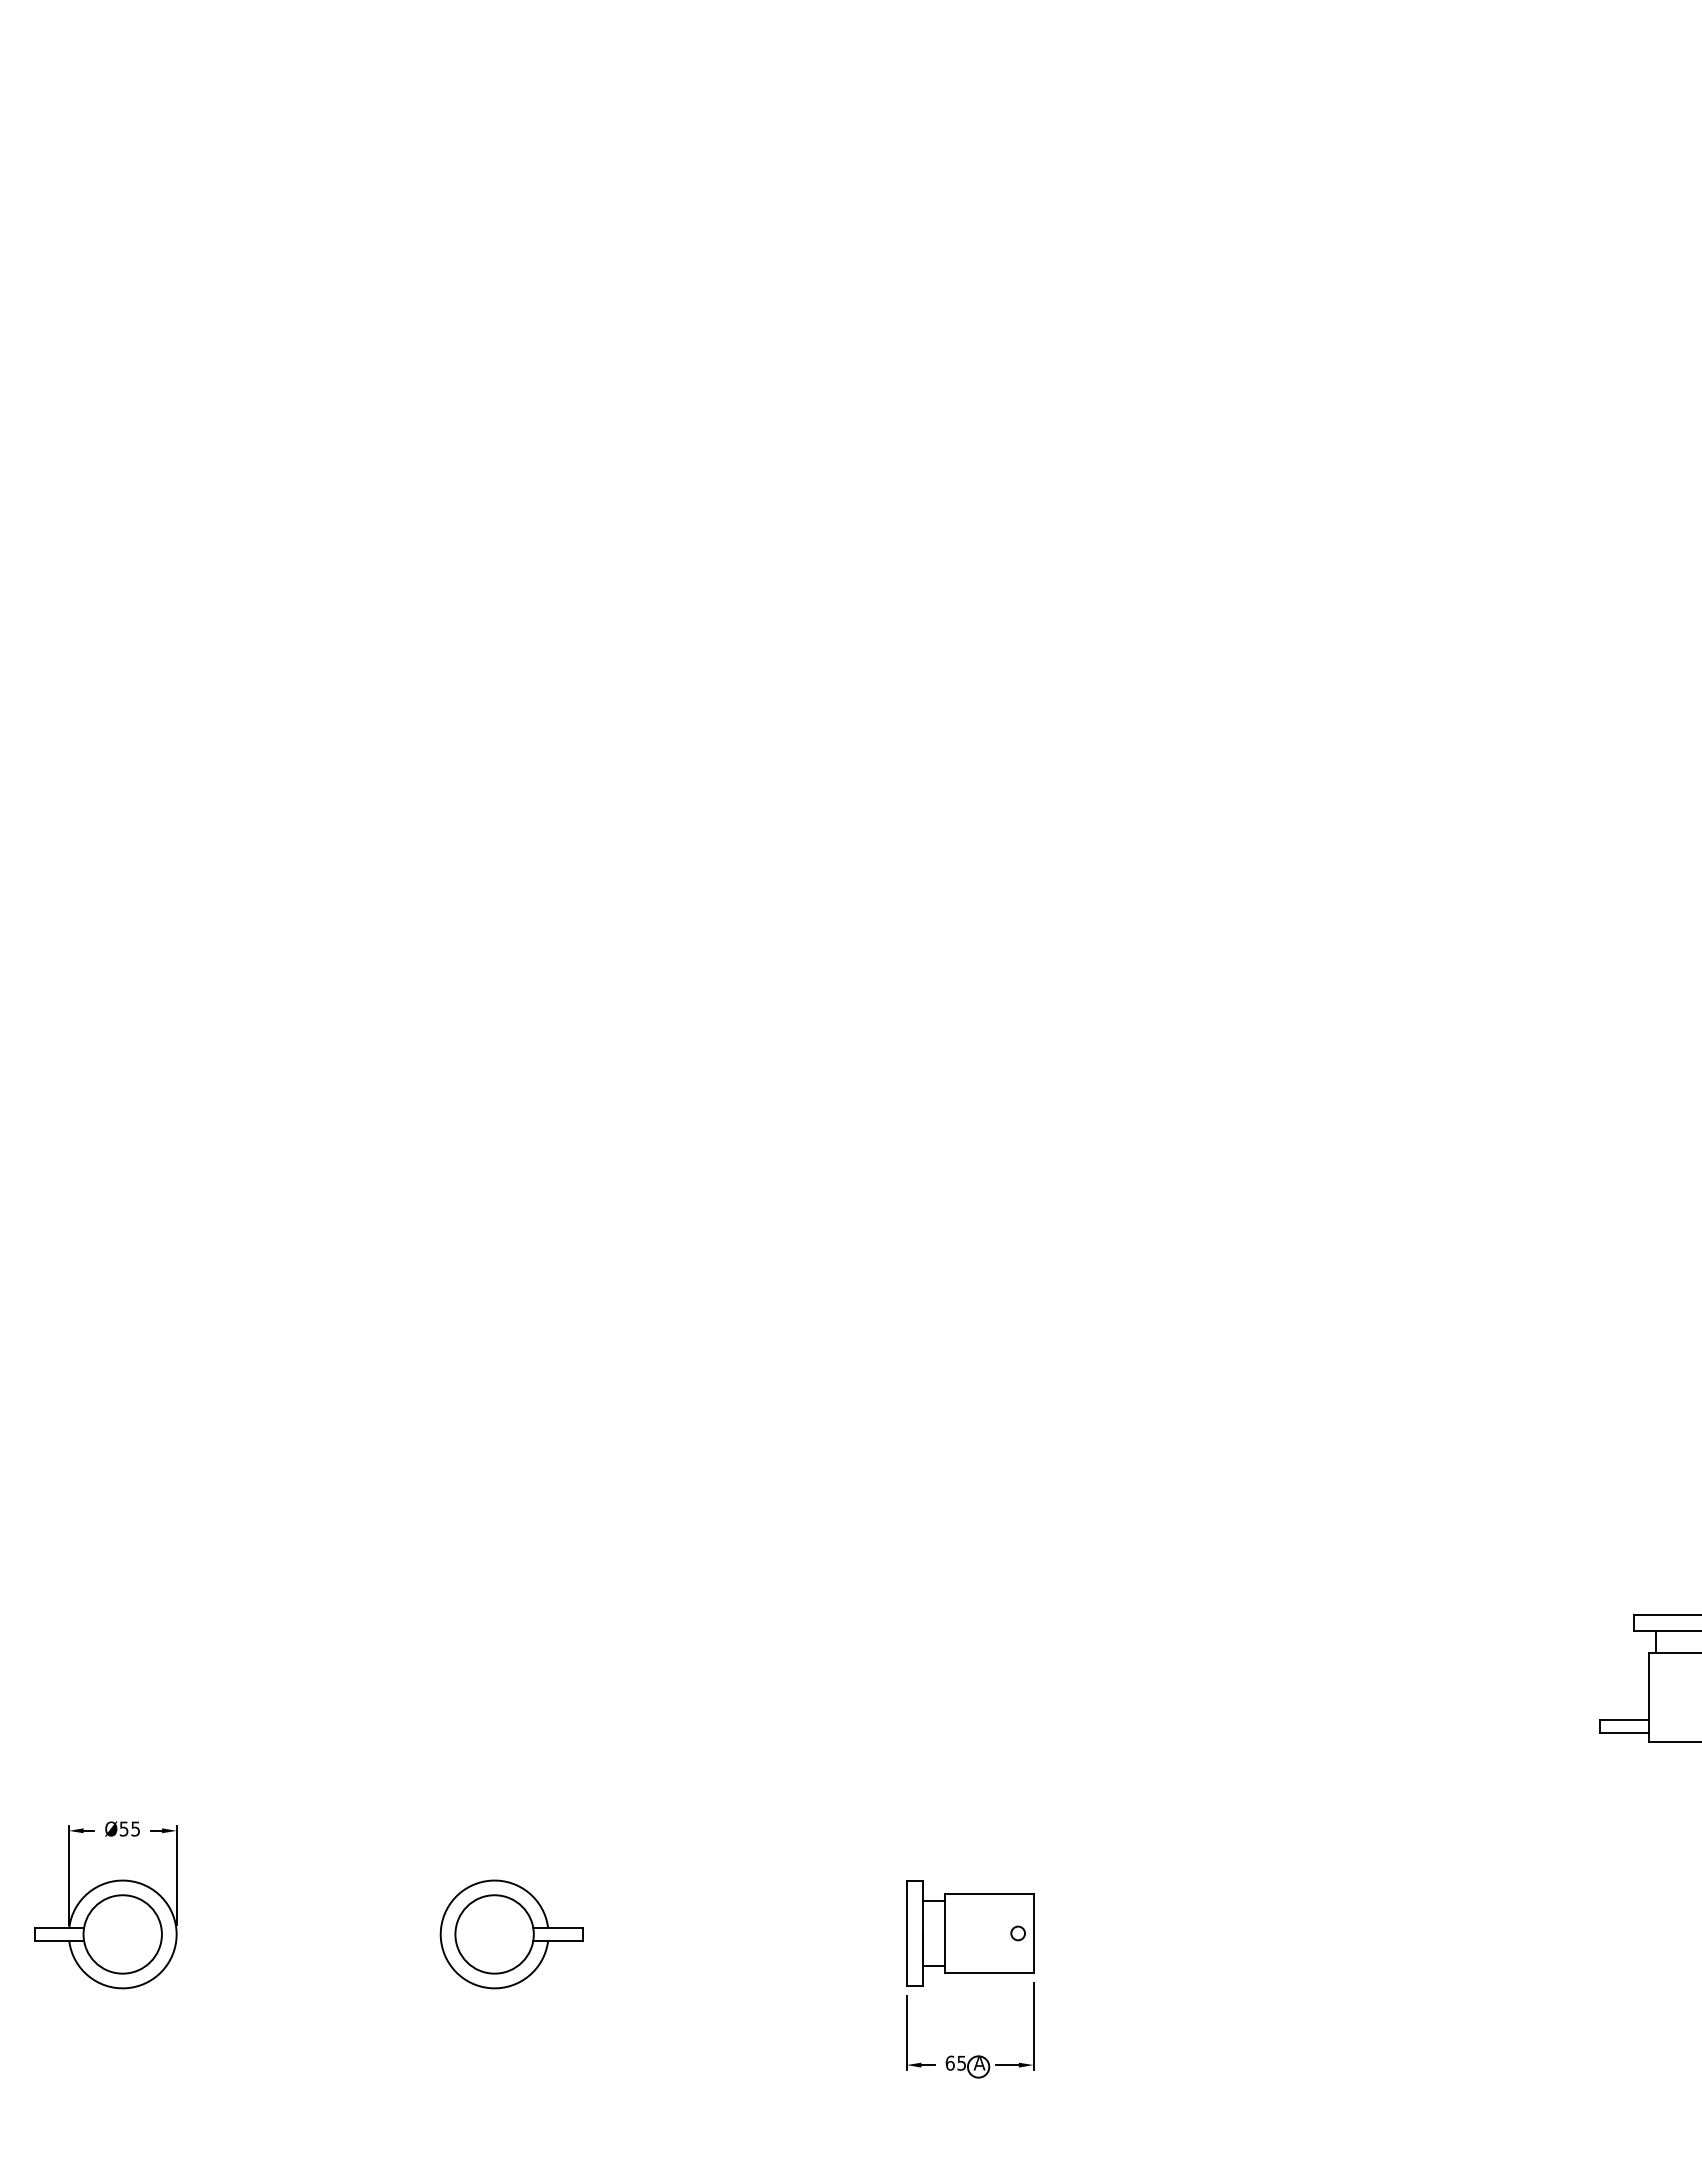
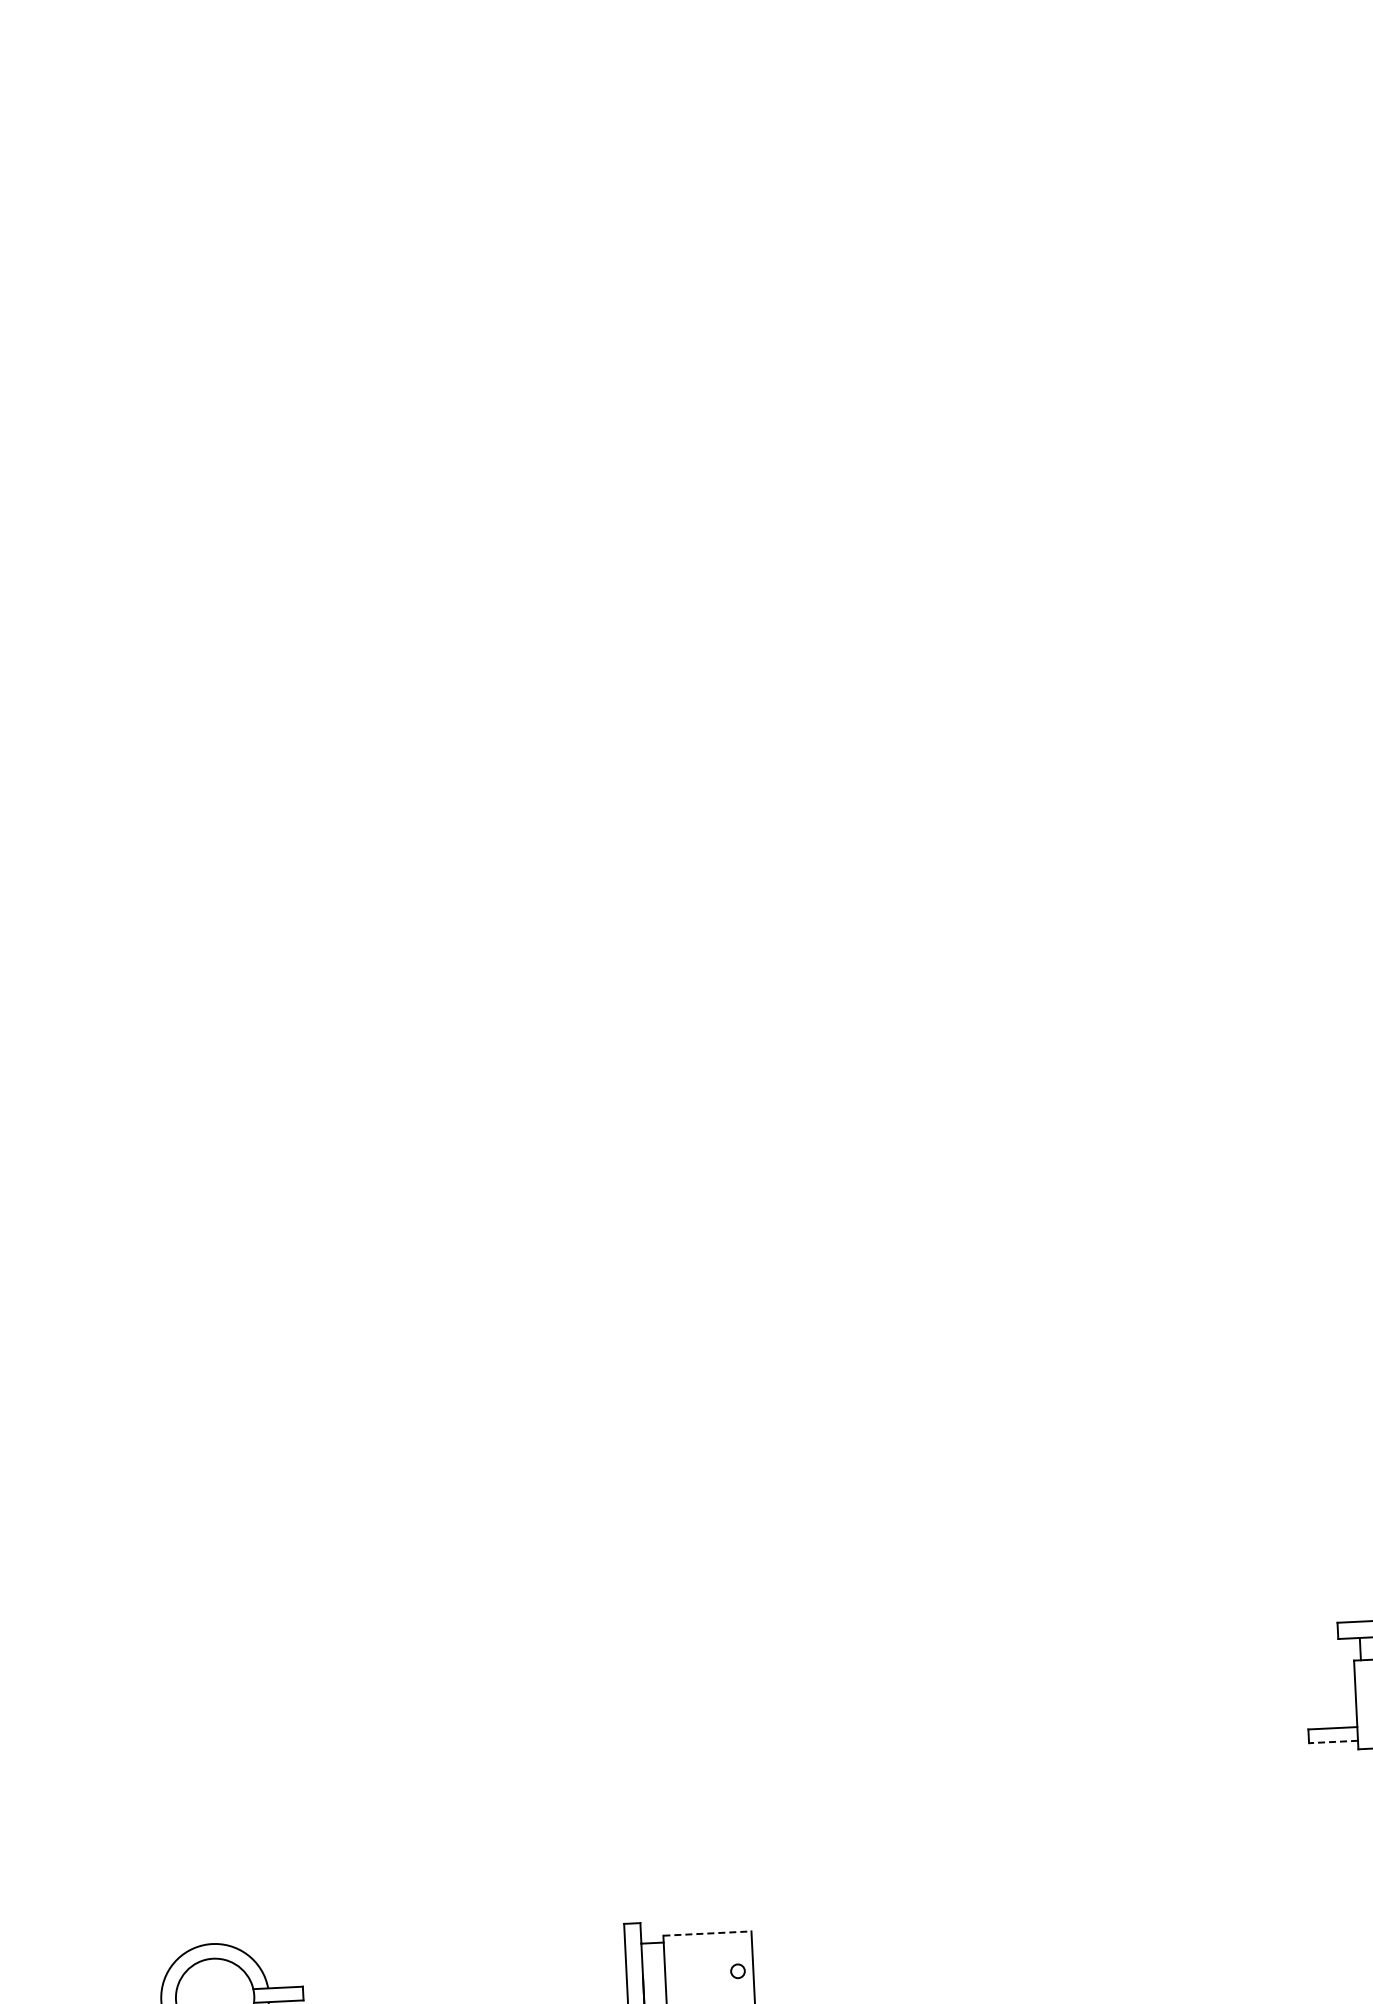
line: (1623, 1733) -> (1332, 1742), solid -> dashed
line: (989, 1894) -> (707, 1933), solid -> dashed

